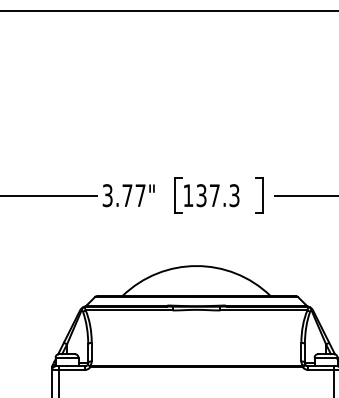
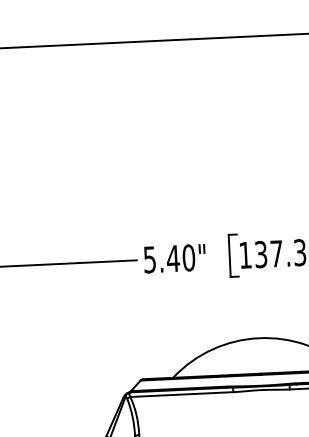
text: (124, 195) -> (169, 258), 3.77" -> 5.40"

